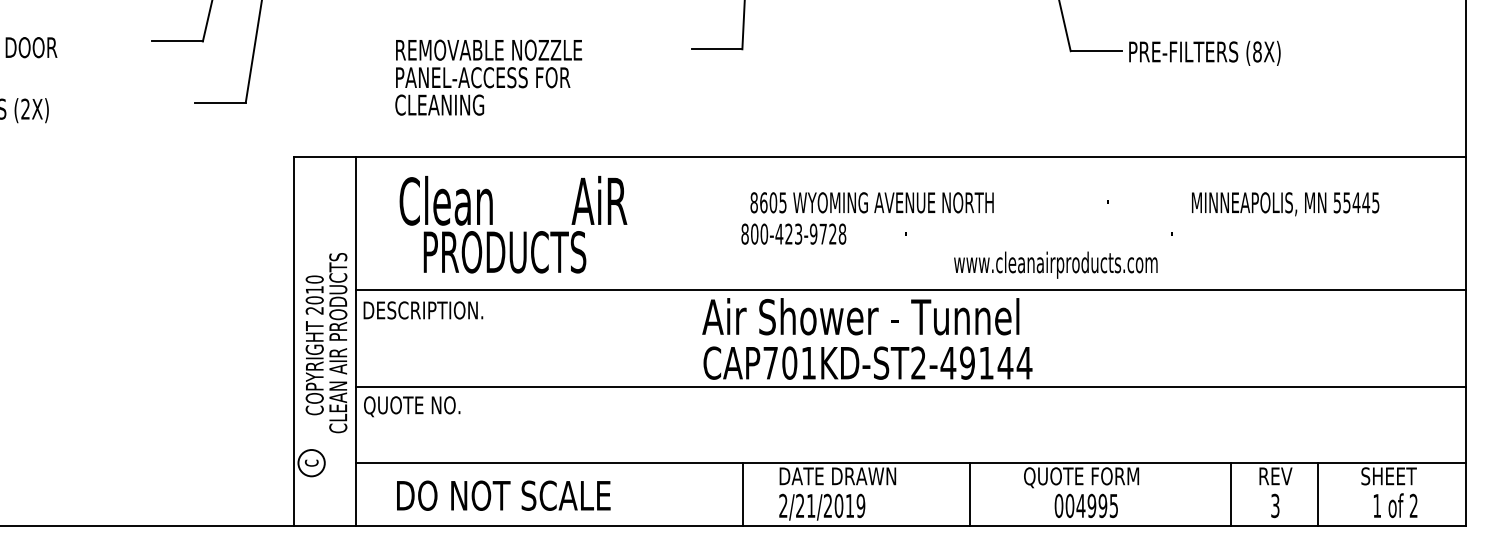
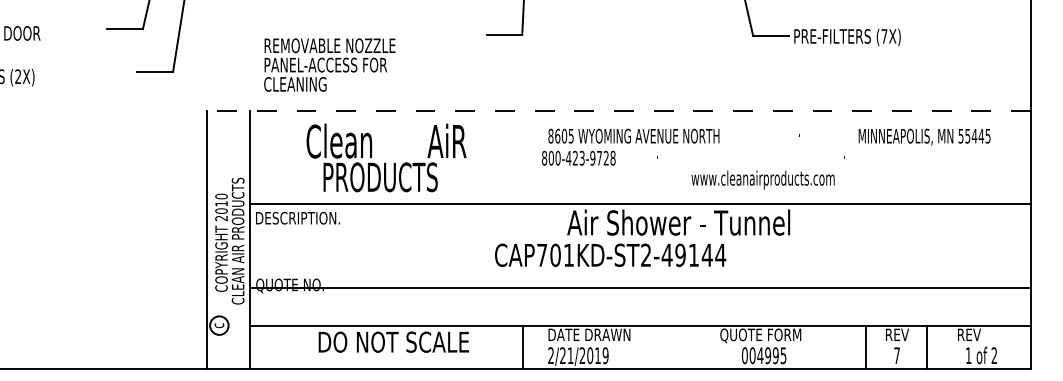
text: (1257, 51) -> (884, 36), (8X) -> (7X)
text: (488, 77) -> (329, 64), moved
line: (879, 157) -> (618, 110), solid -> dashed
text: (513, 224) -> (386, 157), moved
text: (1060, 235) -> (766, 159), moved
text: (860, 316) -> (678, 222), moved
line: (910, 387) -> (640, 288), moved
text: (1388, 476) -> (976, 335), SHEET -> REV
line: (970, 494) -> (682, 347), removed
text: (503, 495) -> (393, 342), moved
text: (1275, 505) -> (897, 355), 3 -> 7

